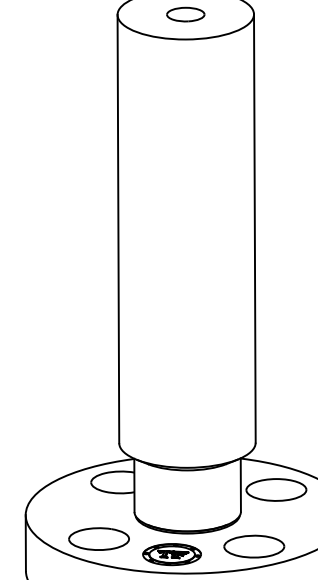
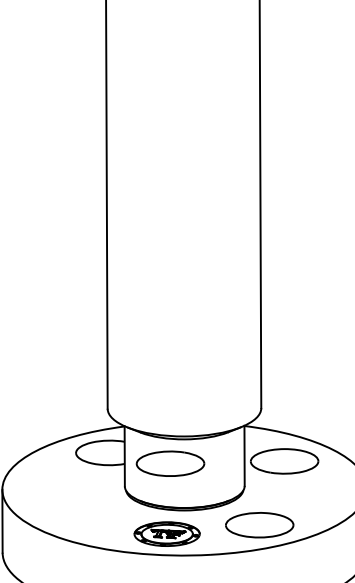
part: (98, 538) -> (169, 463), moved

